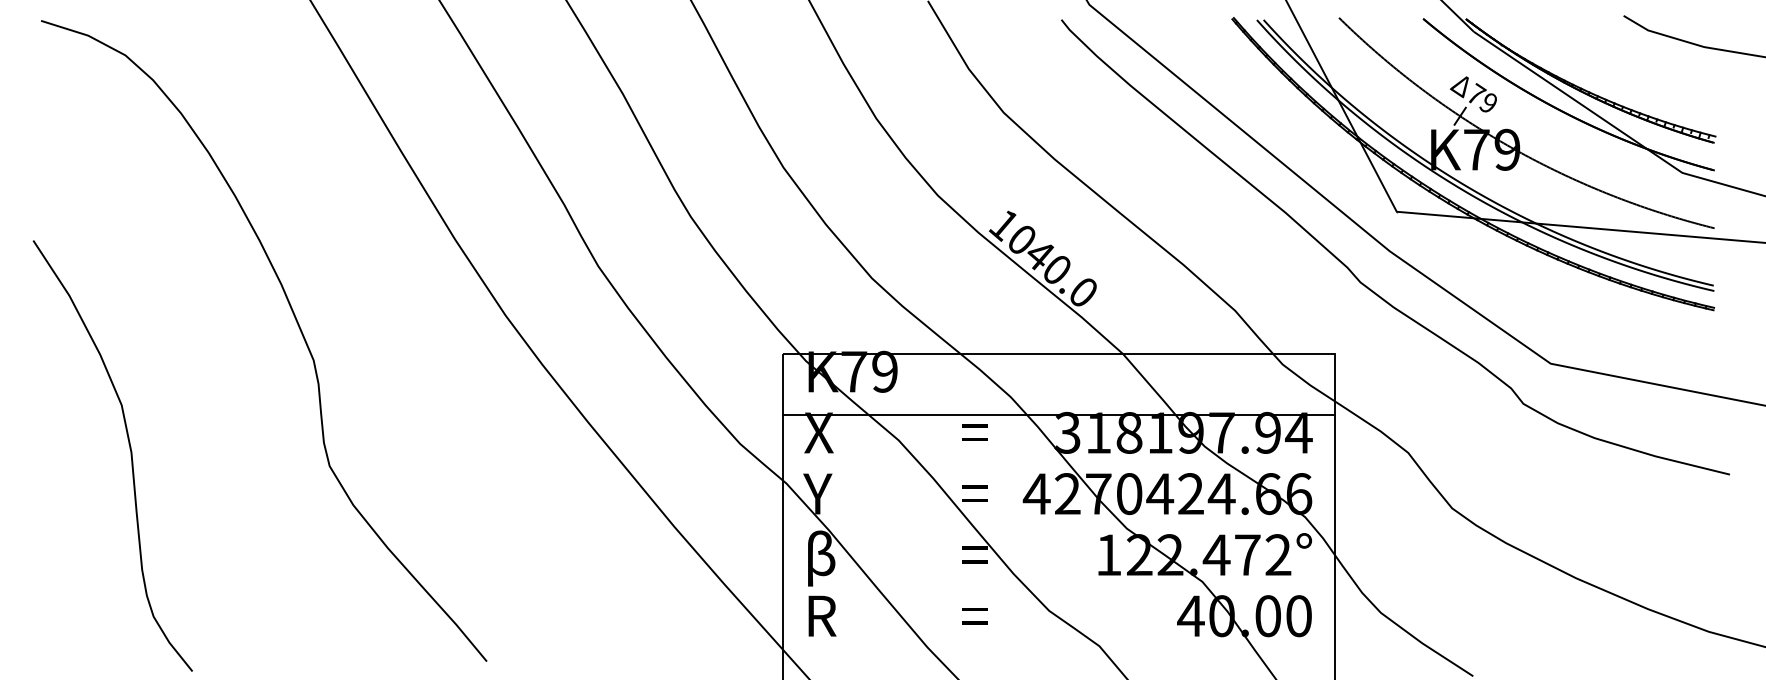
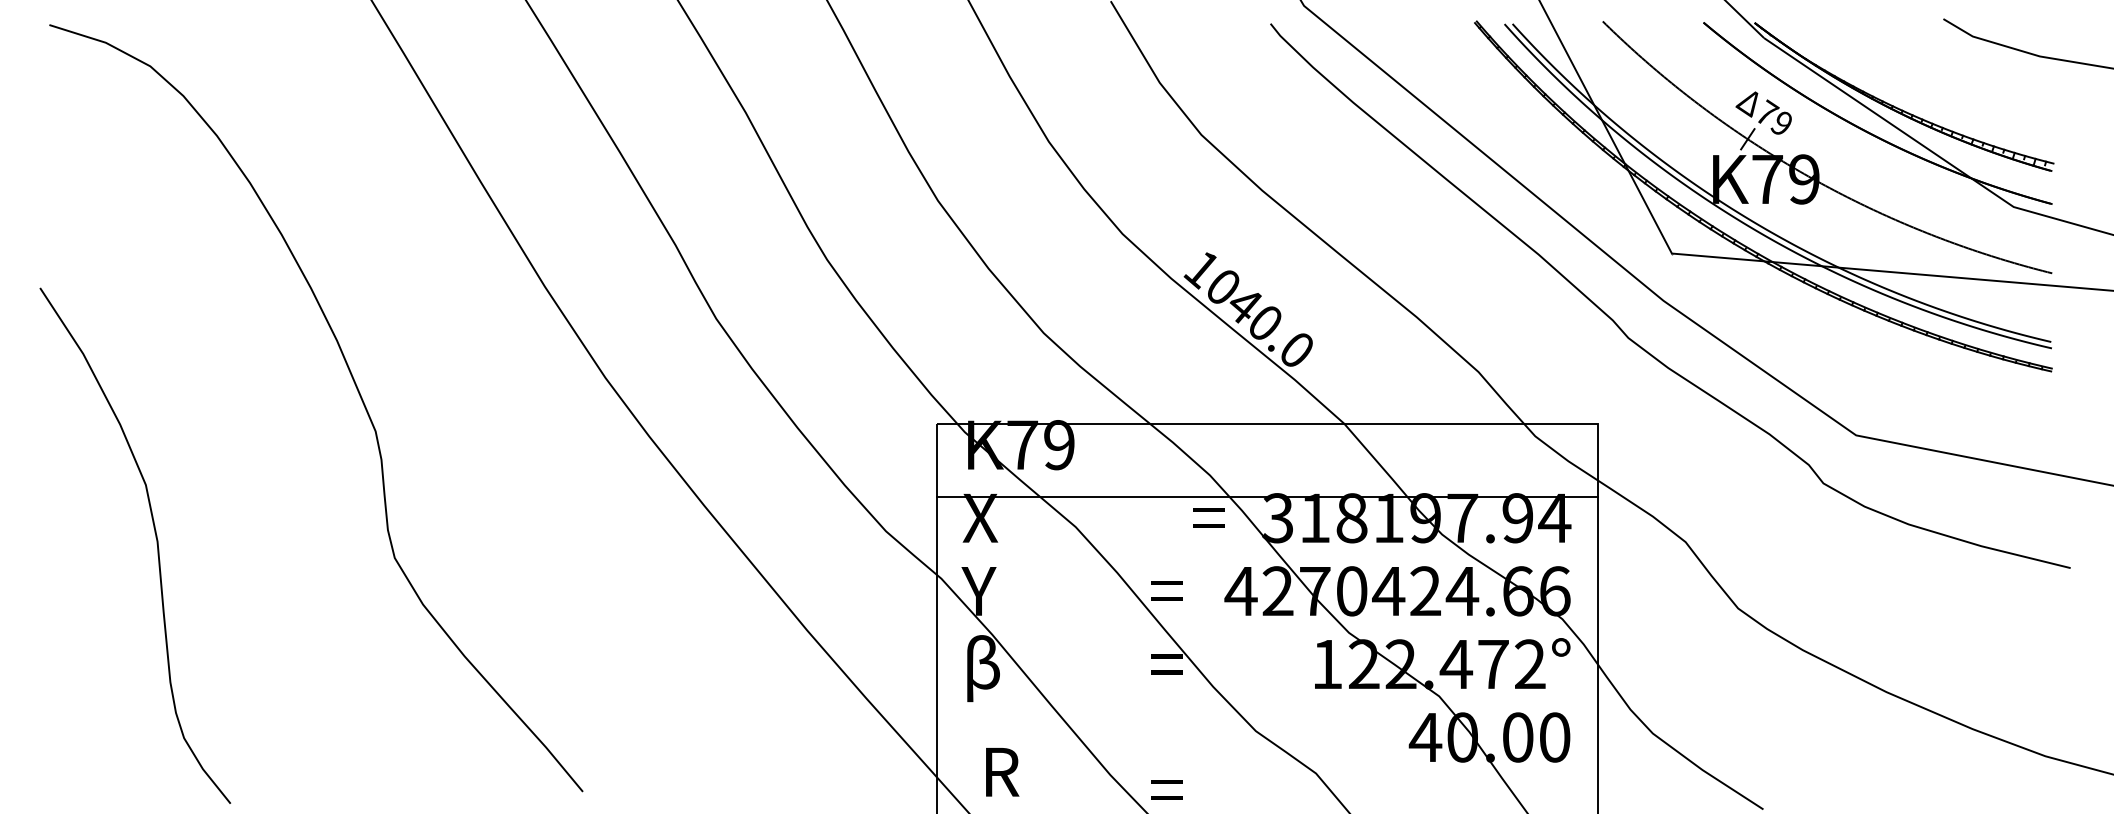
text: (974, 432) -> (1208, 517), moved
text: (822, 615) -> (1002, 771), moved
text: (974, 616) -> (1166, 790), moved

